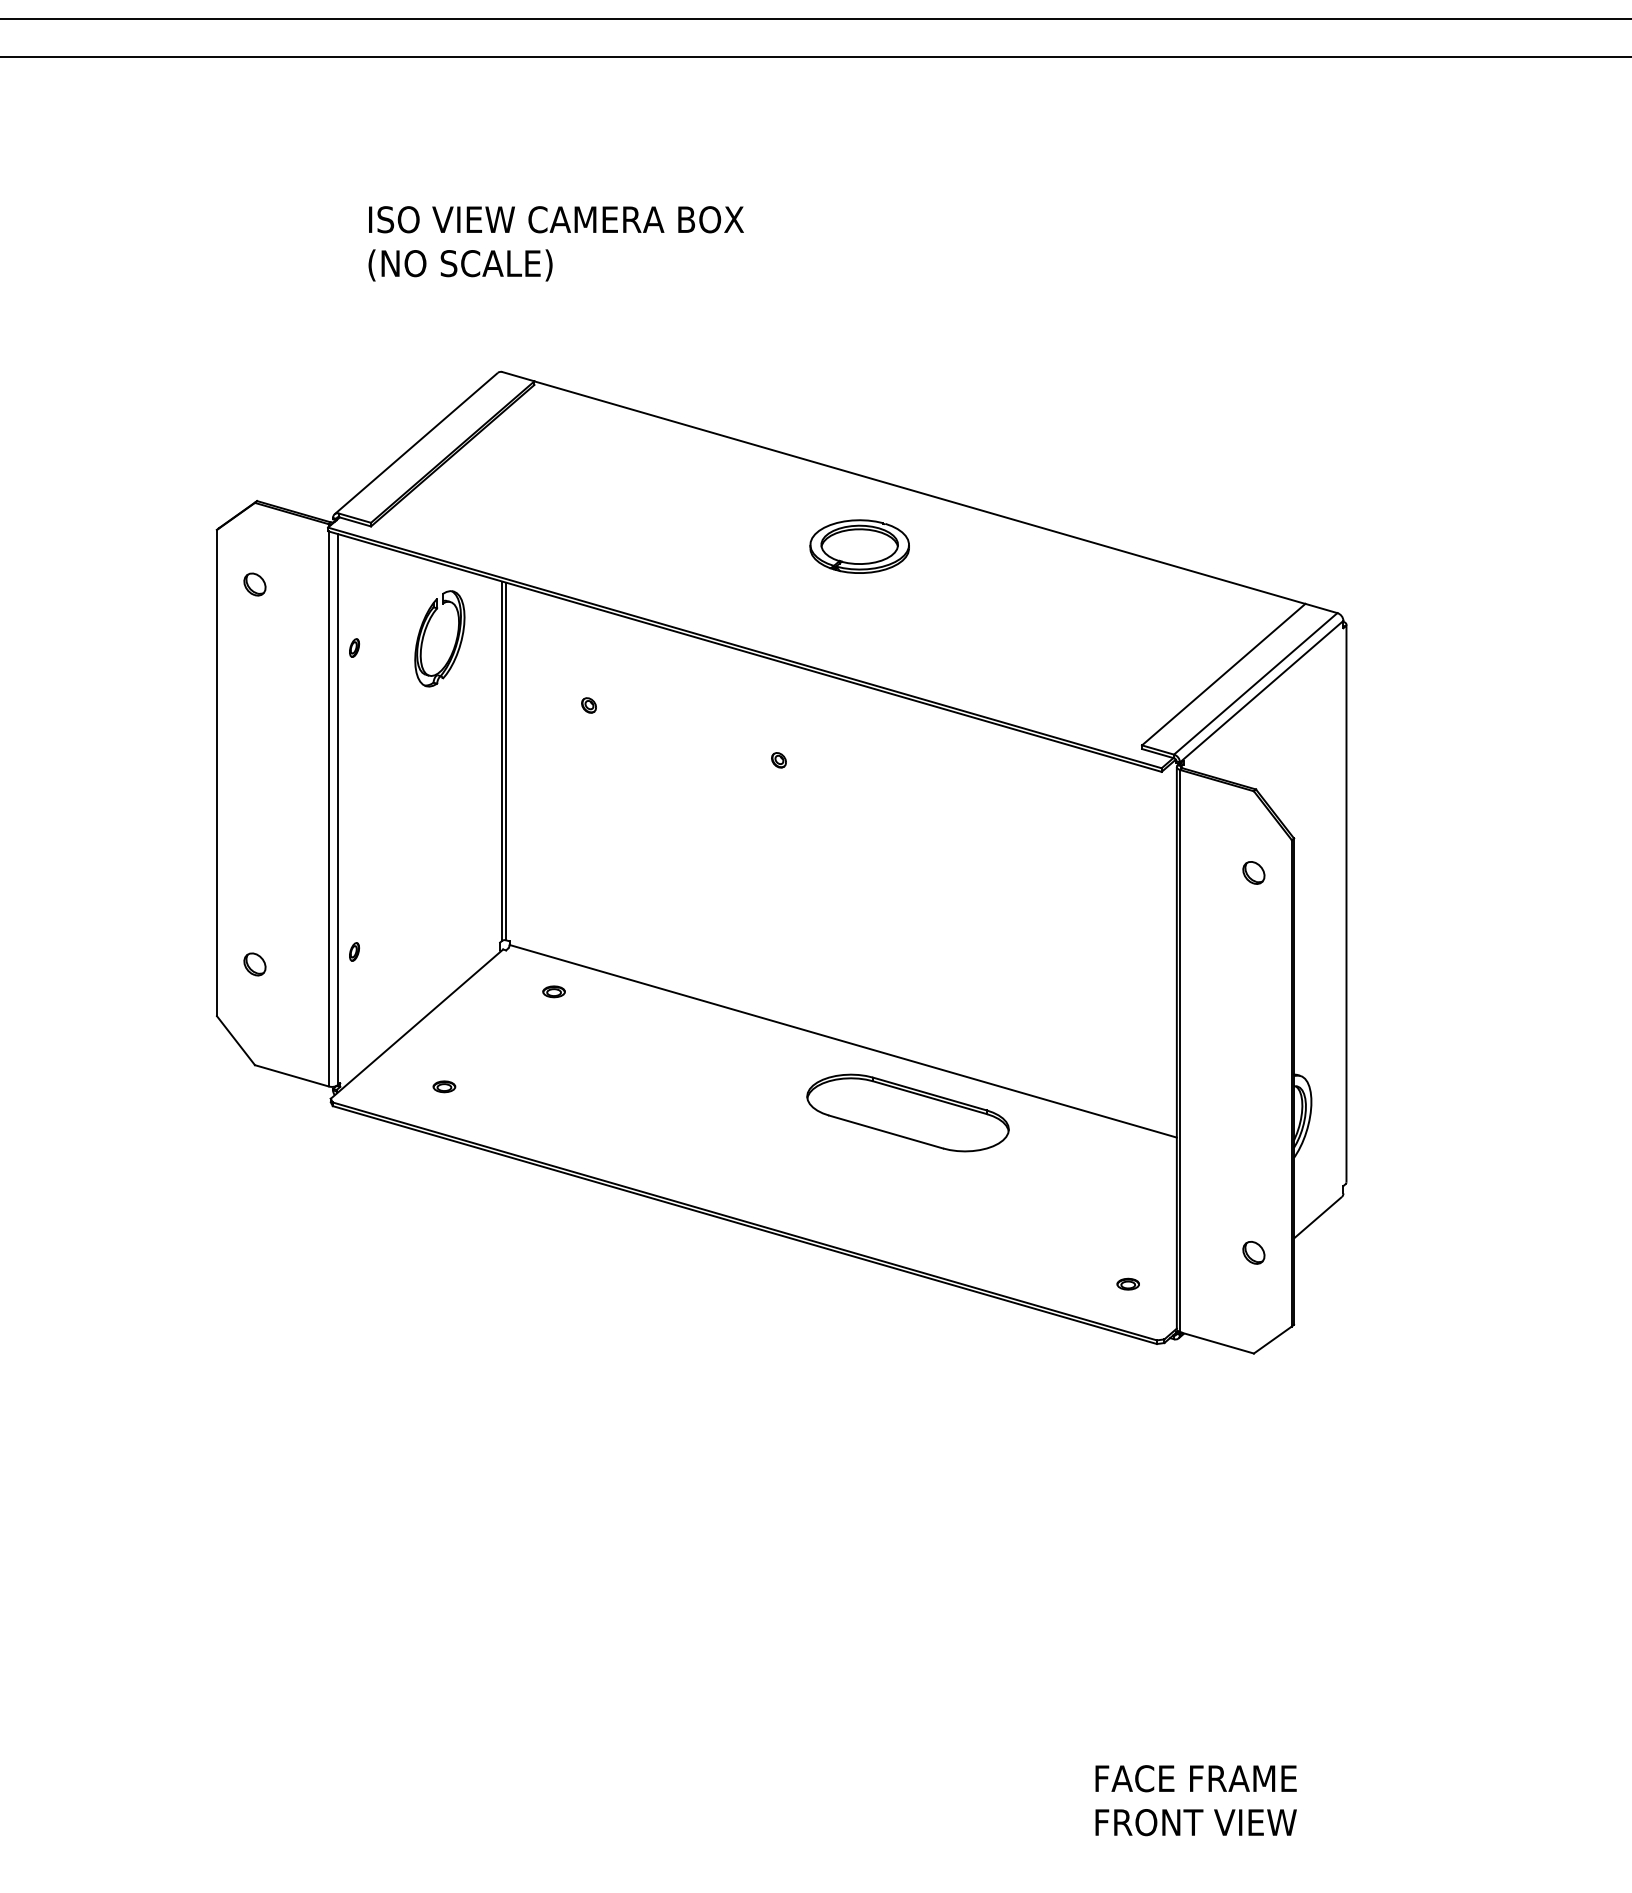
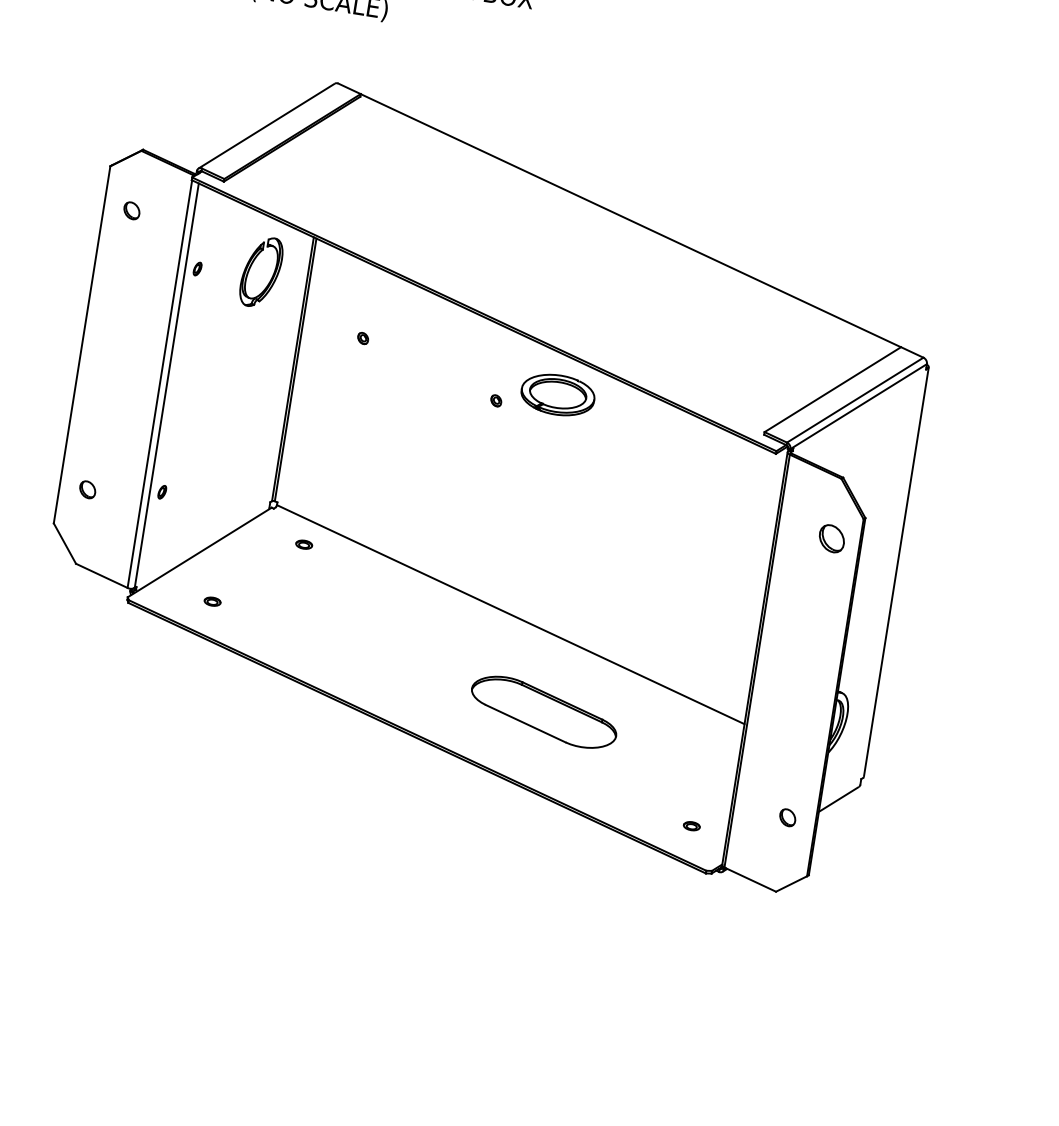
part: (859, 546) -> (557, 394), moved
part: (1253, 872) -> (831, 538), size x1.6
part: (907, 1112) -> (543, 711), moved

